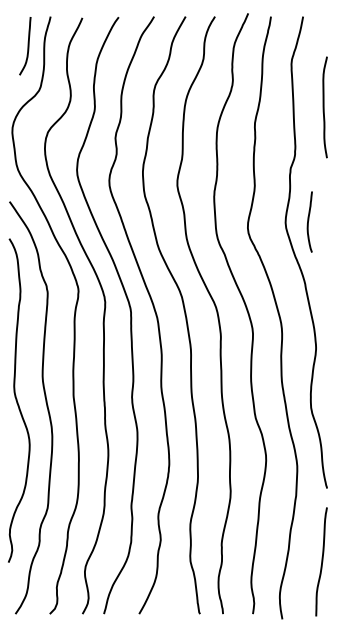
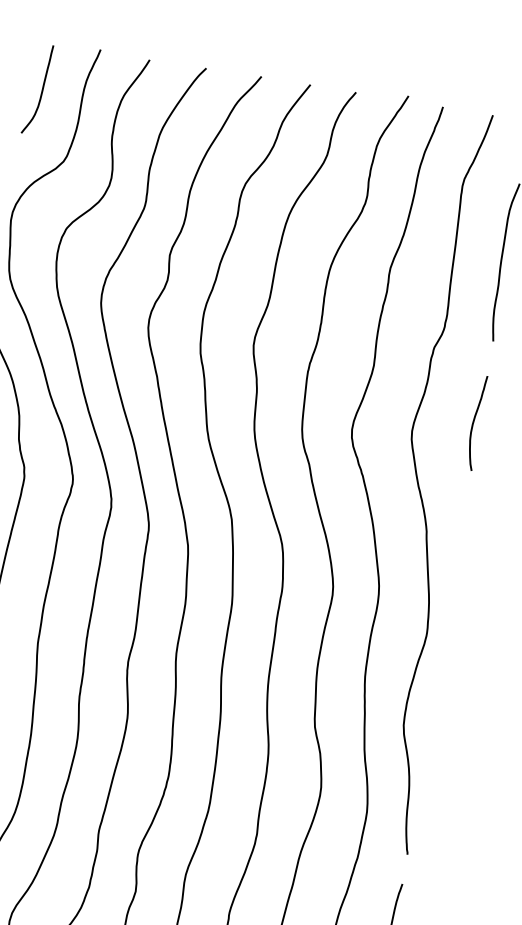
curve: (27, 46) -> (40, 90), moved
curve: (309, 220) -> (476, 420), moved

